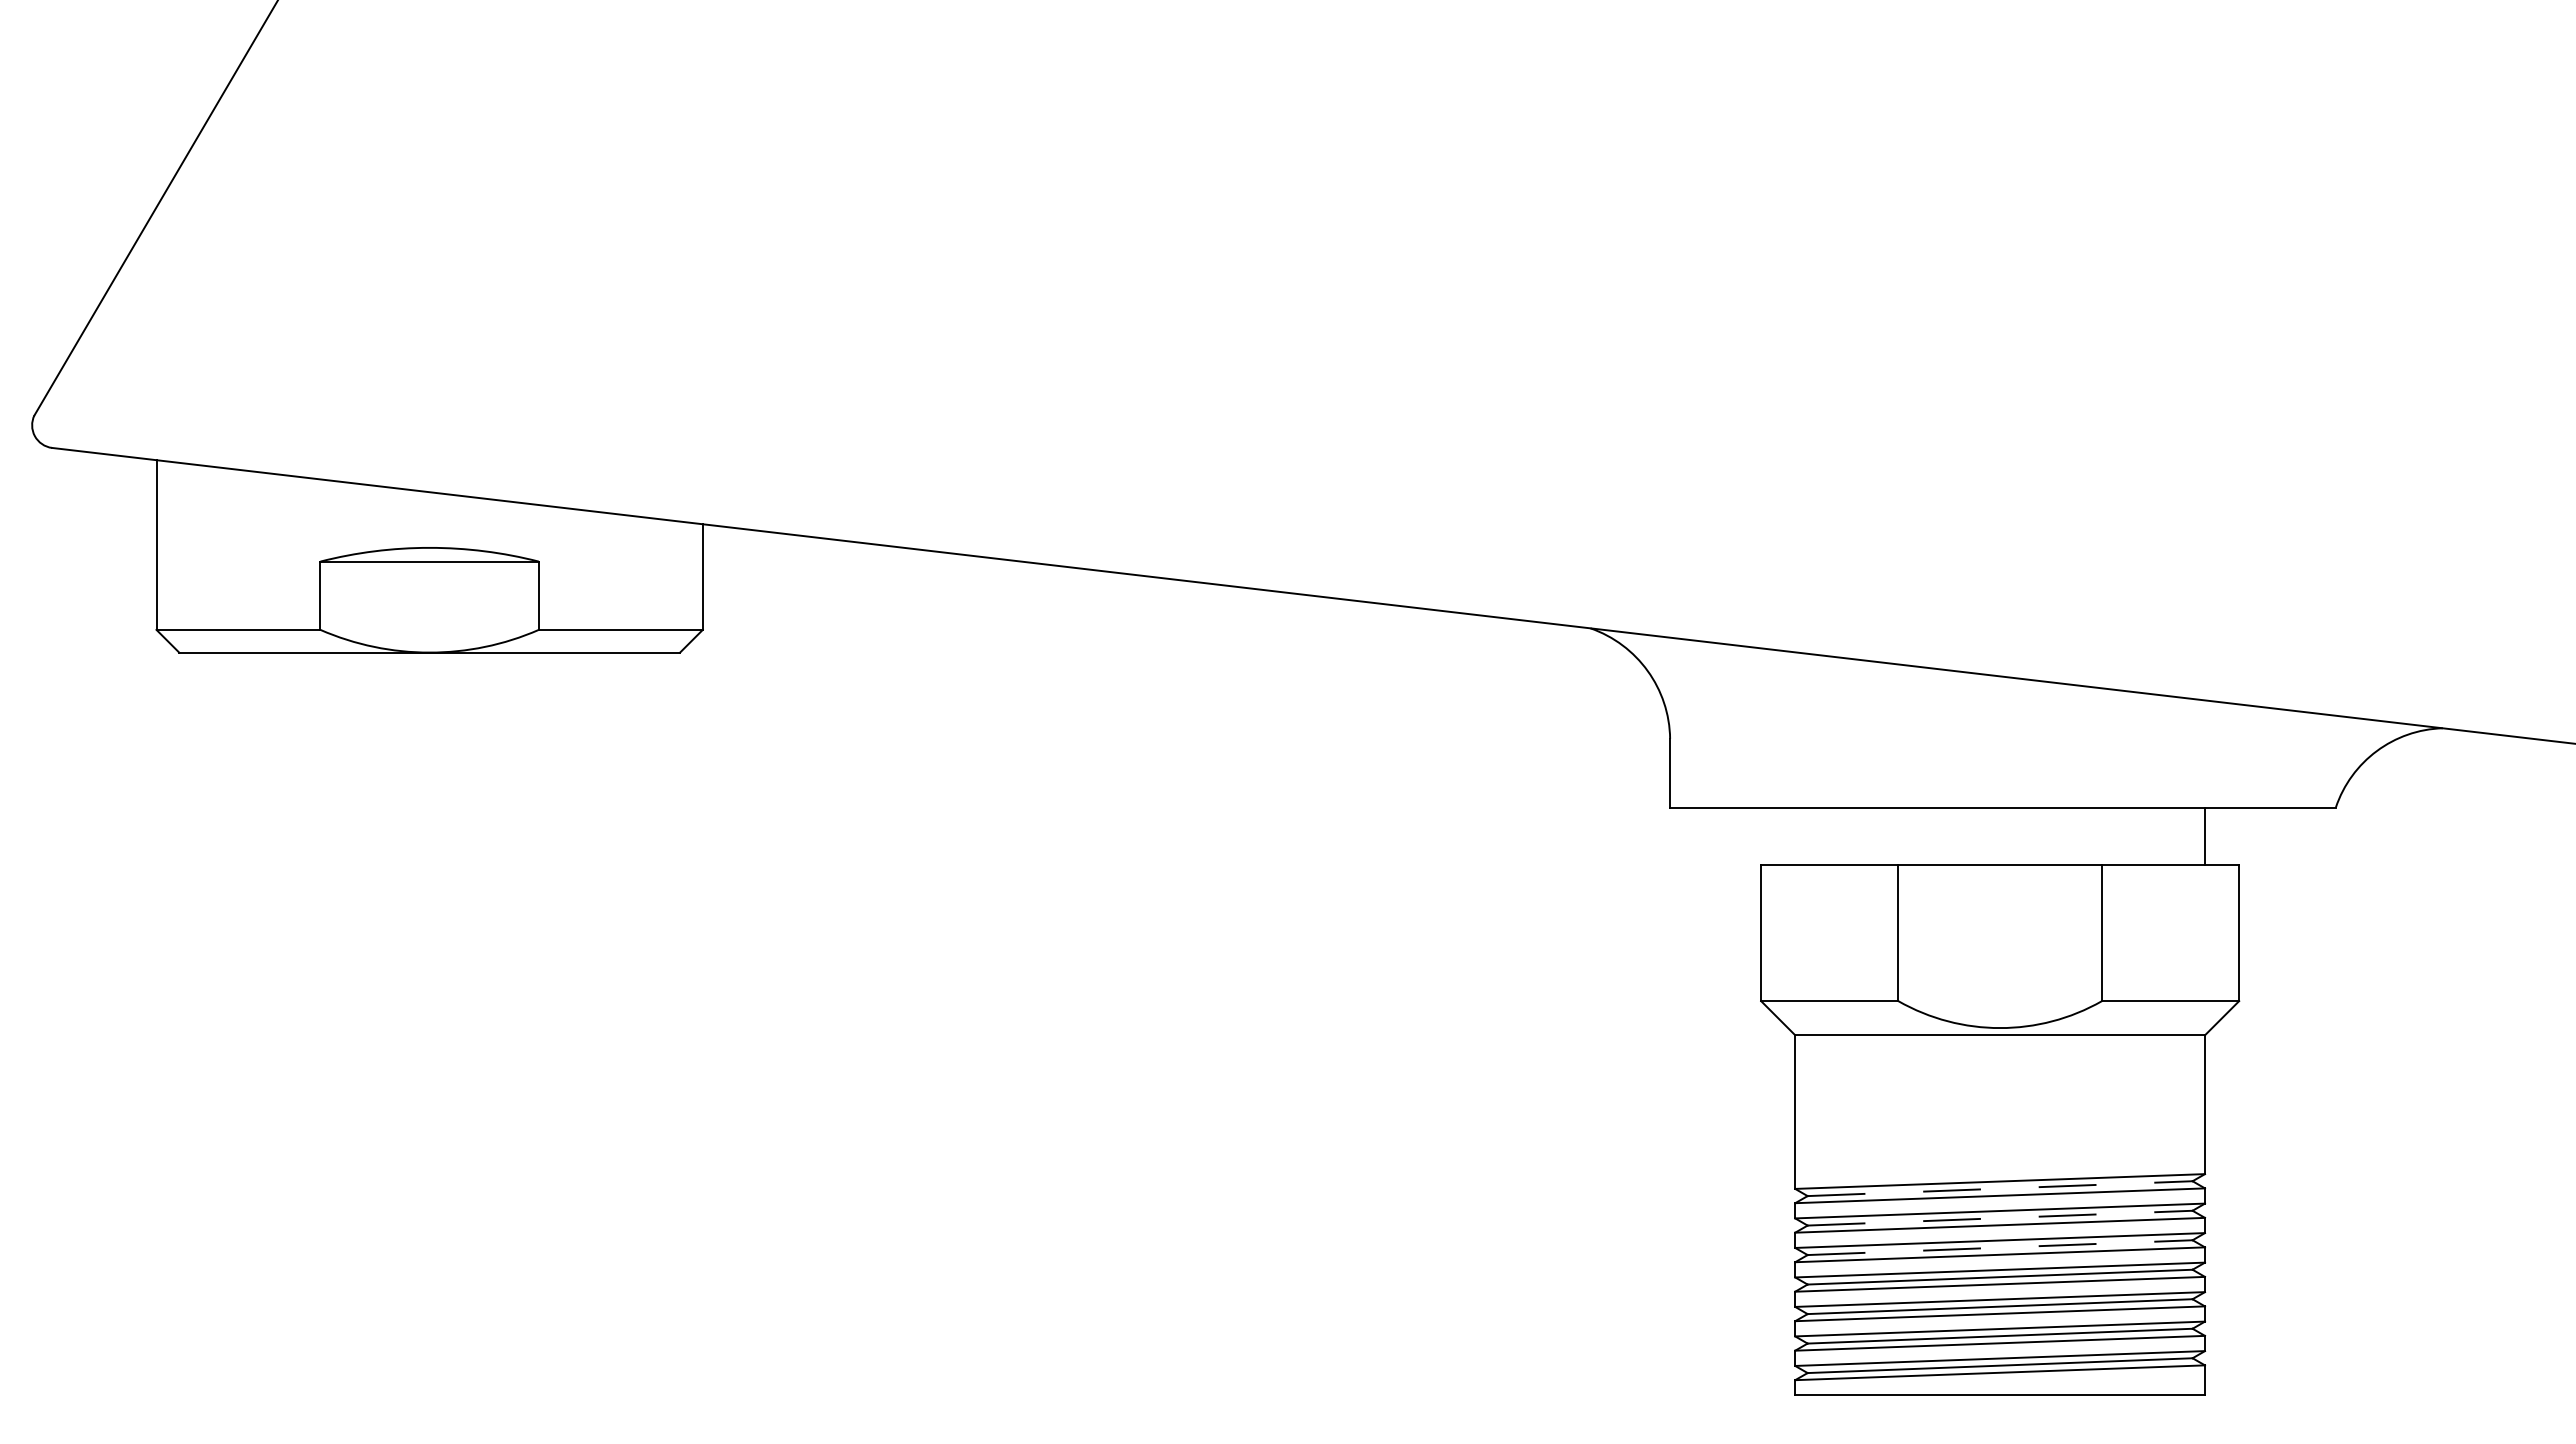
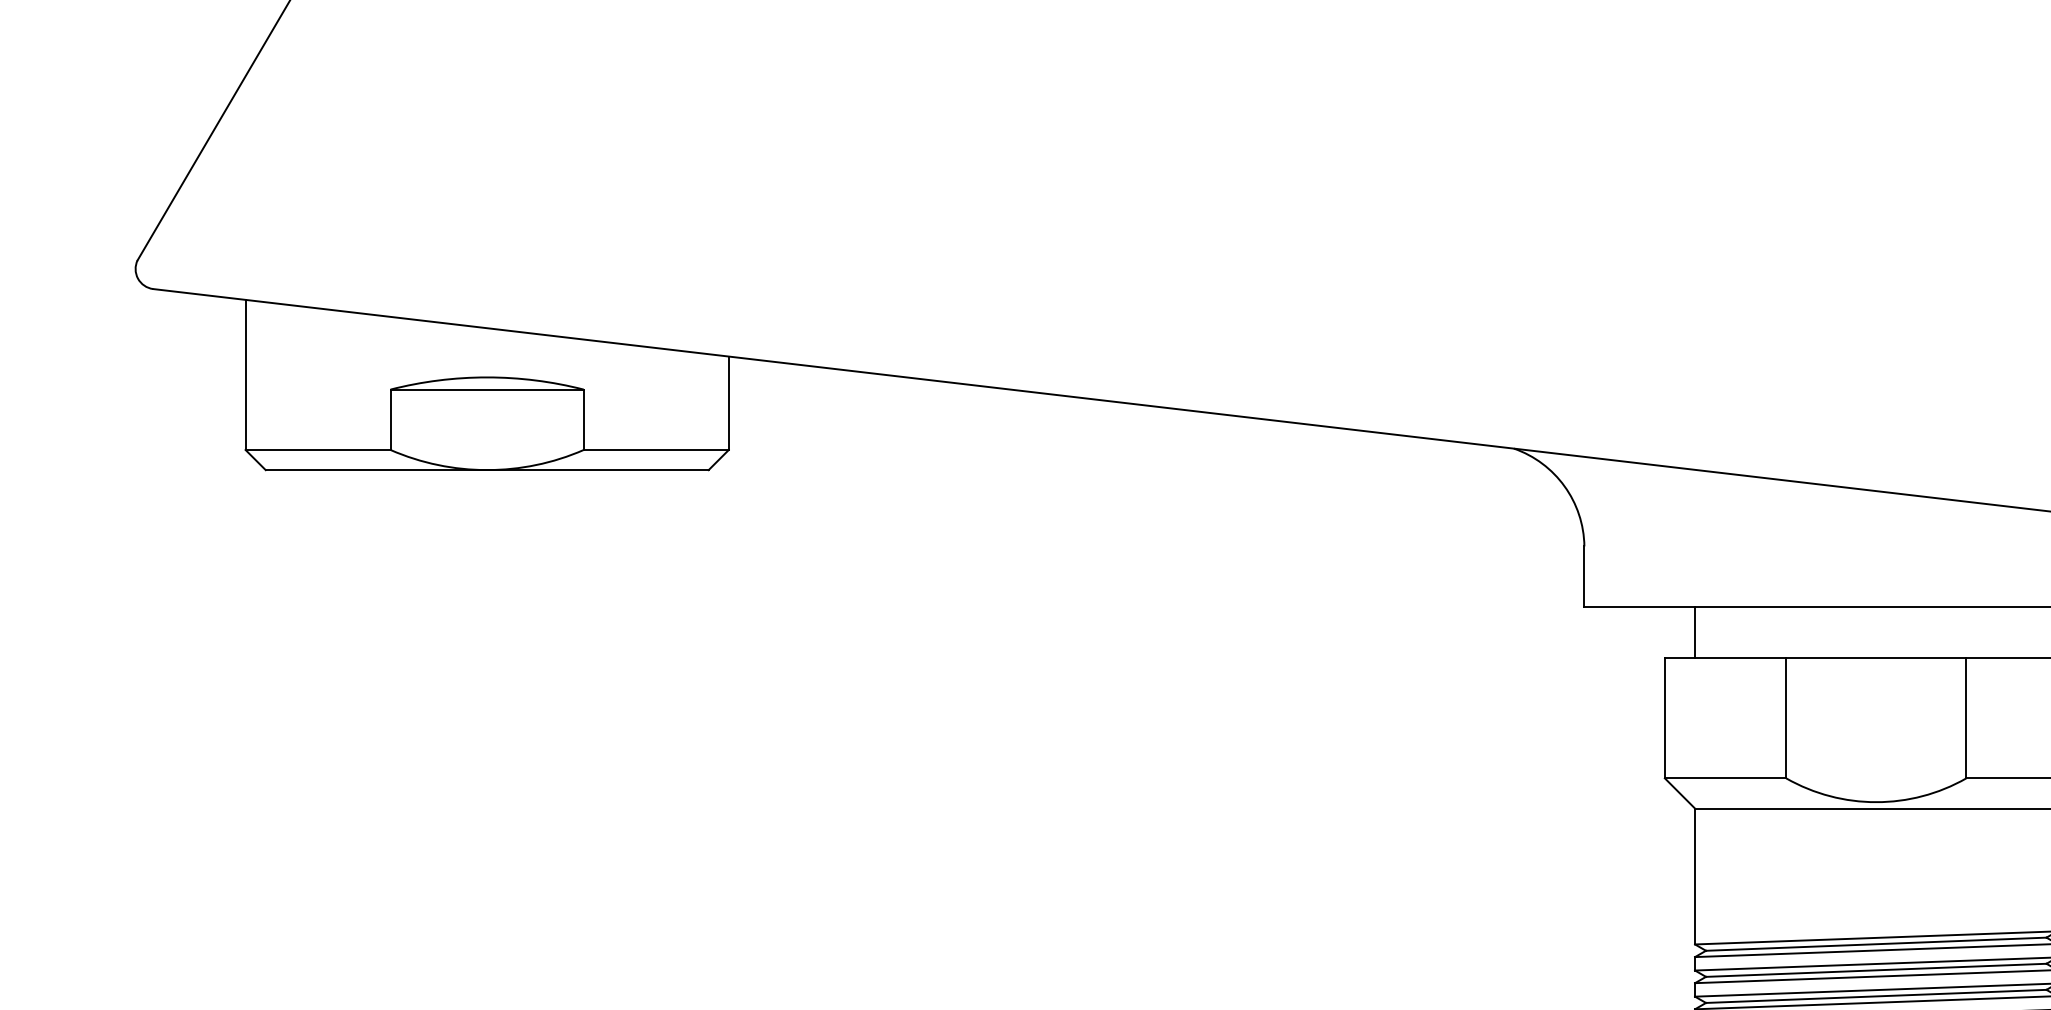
line: (1795, 835) -> (1695, 631), added
line: (2000, 1188) -> (1876, 944), dashed -> solid
line: (2000, 1218) -> (1876, 970), dashed -> solid
line: (2000, 1247) -> (1876, 996), dashed -> solid

